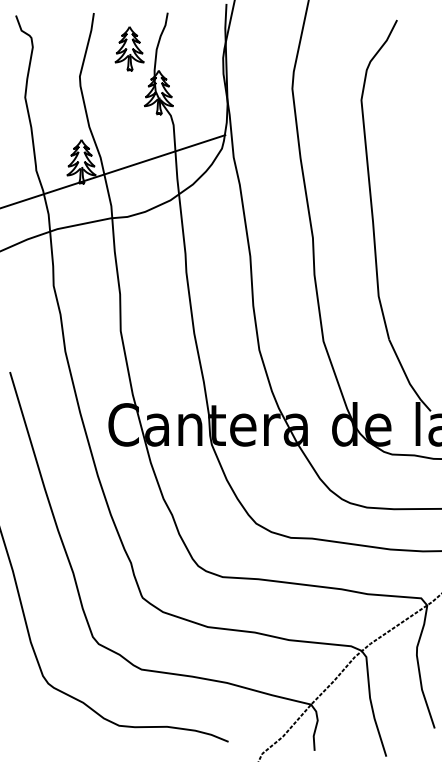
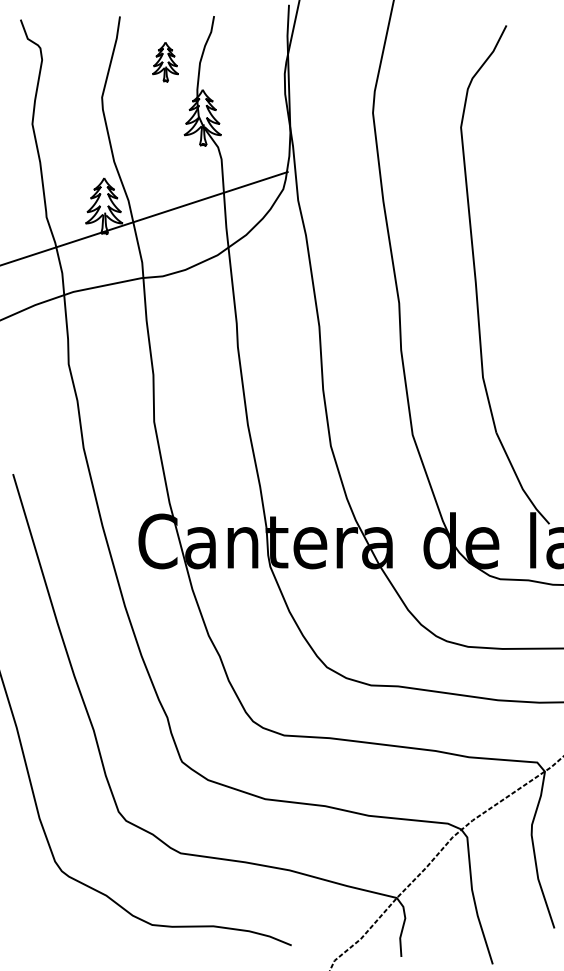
part: (129, 48) -> (165, 61), size x0.7

